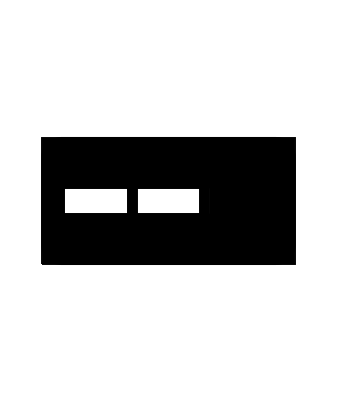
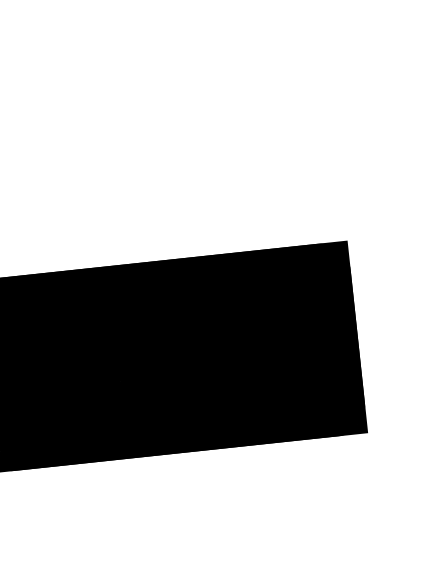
fill: (95, 200) -> (55, 368), added
fill: (168, 200) -> (166, 356), added

